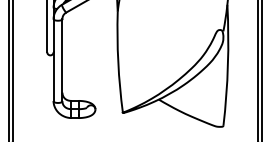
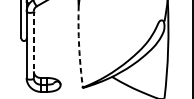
line: (62, 59) -> (33, 44), solid -> dashed
arc: (118, 62) -> (79, 46), solid -> dashed

